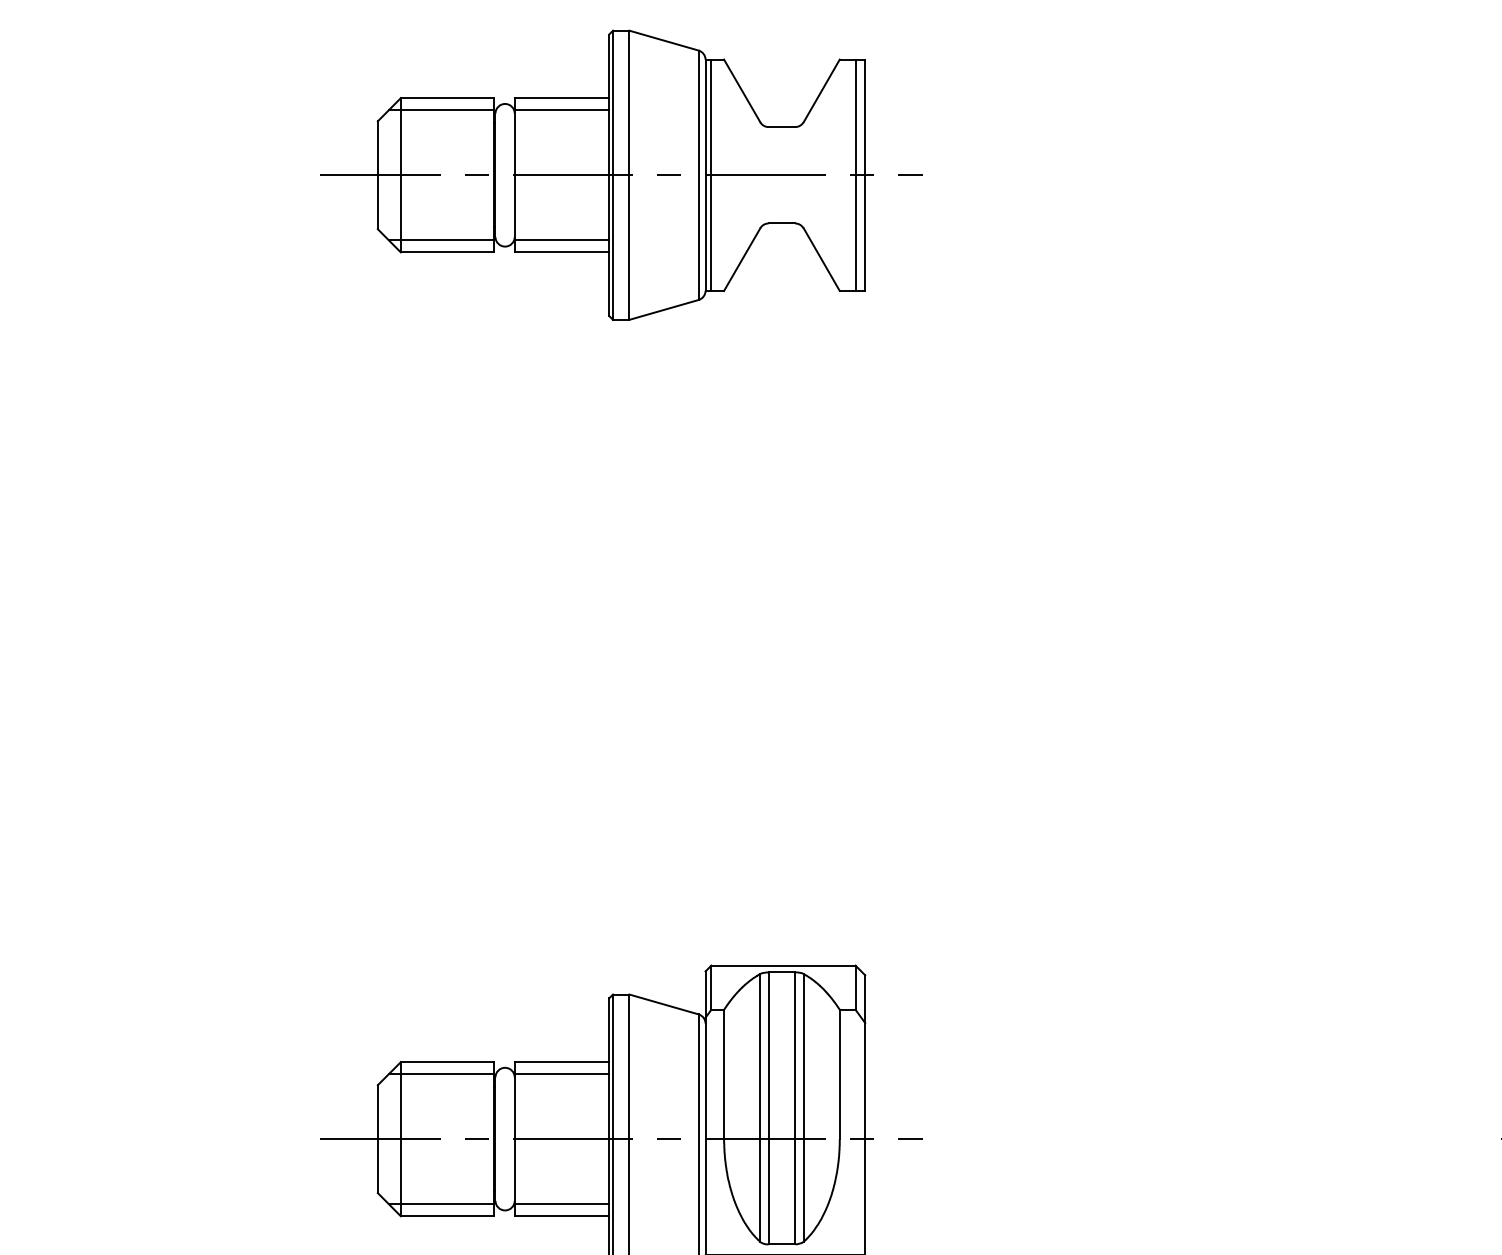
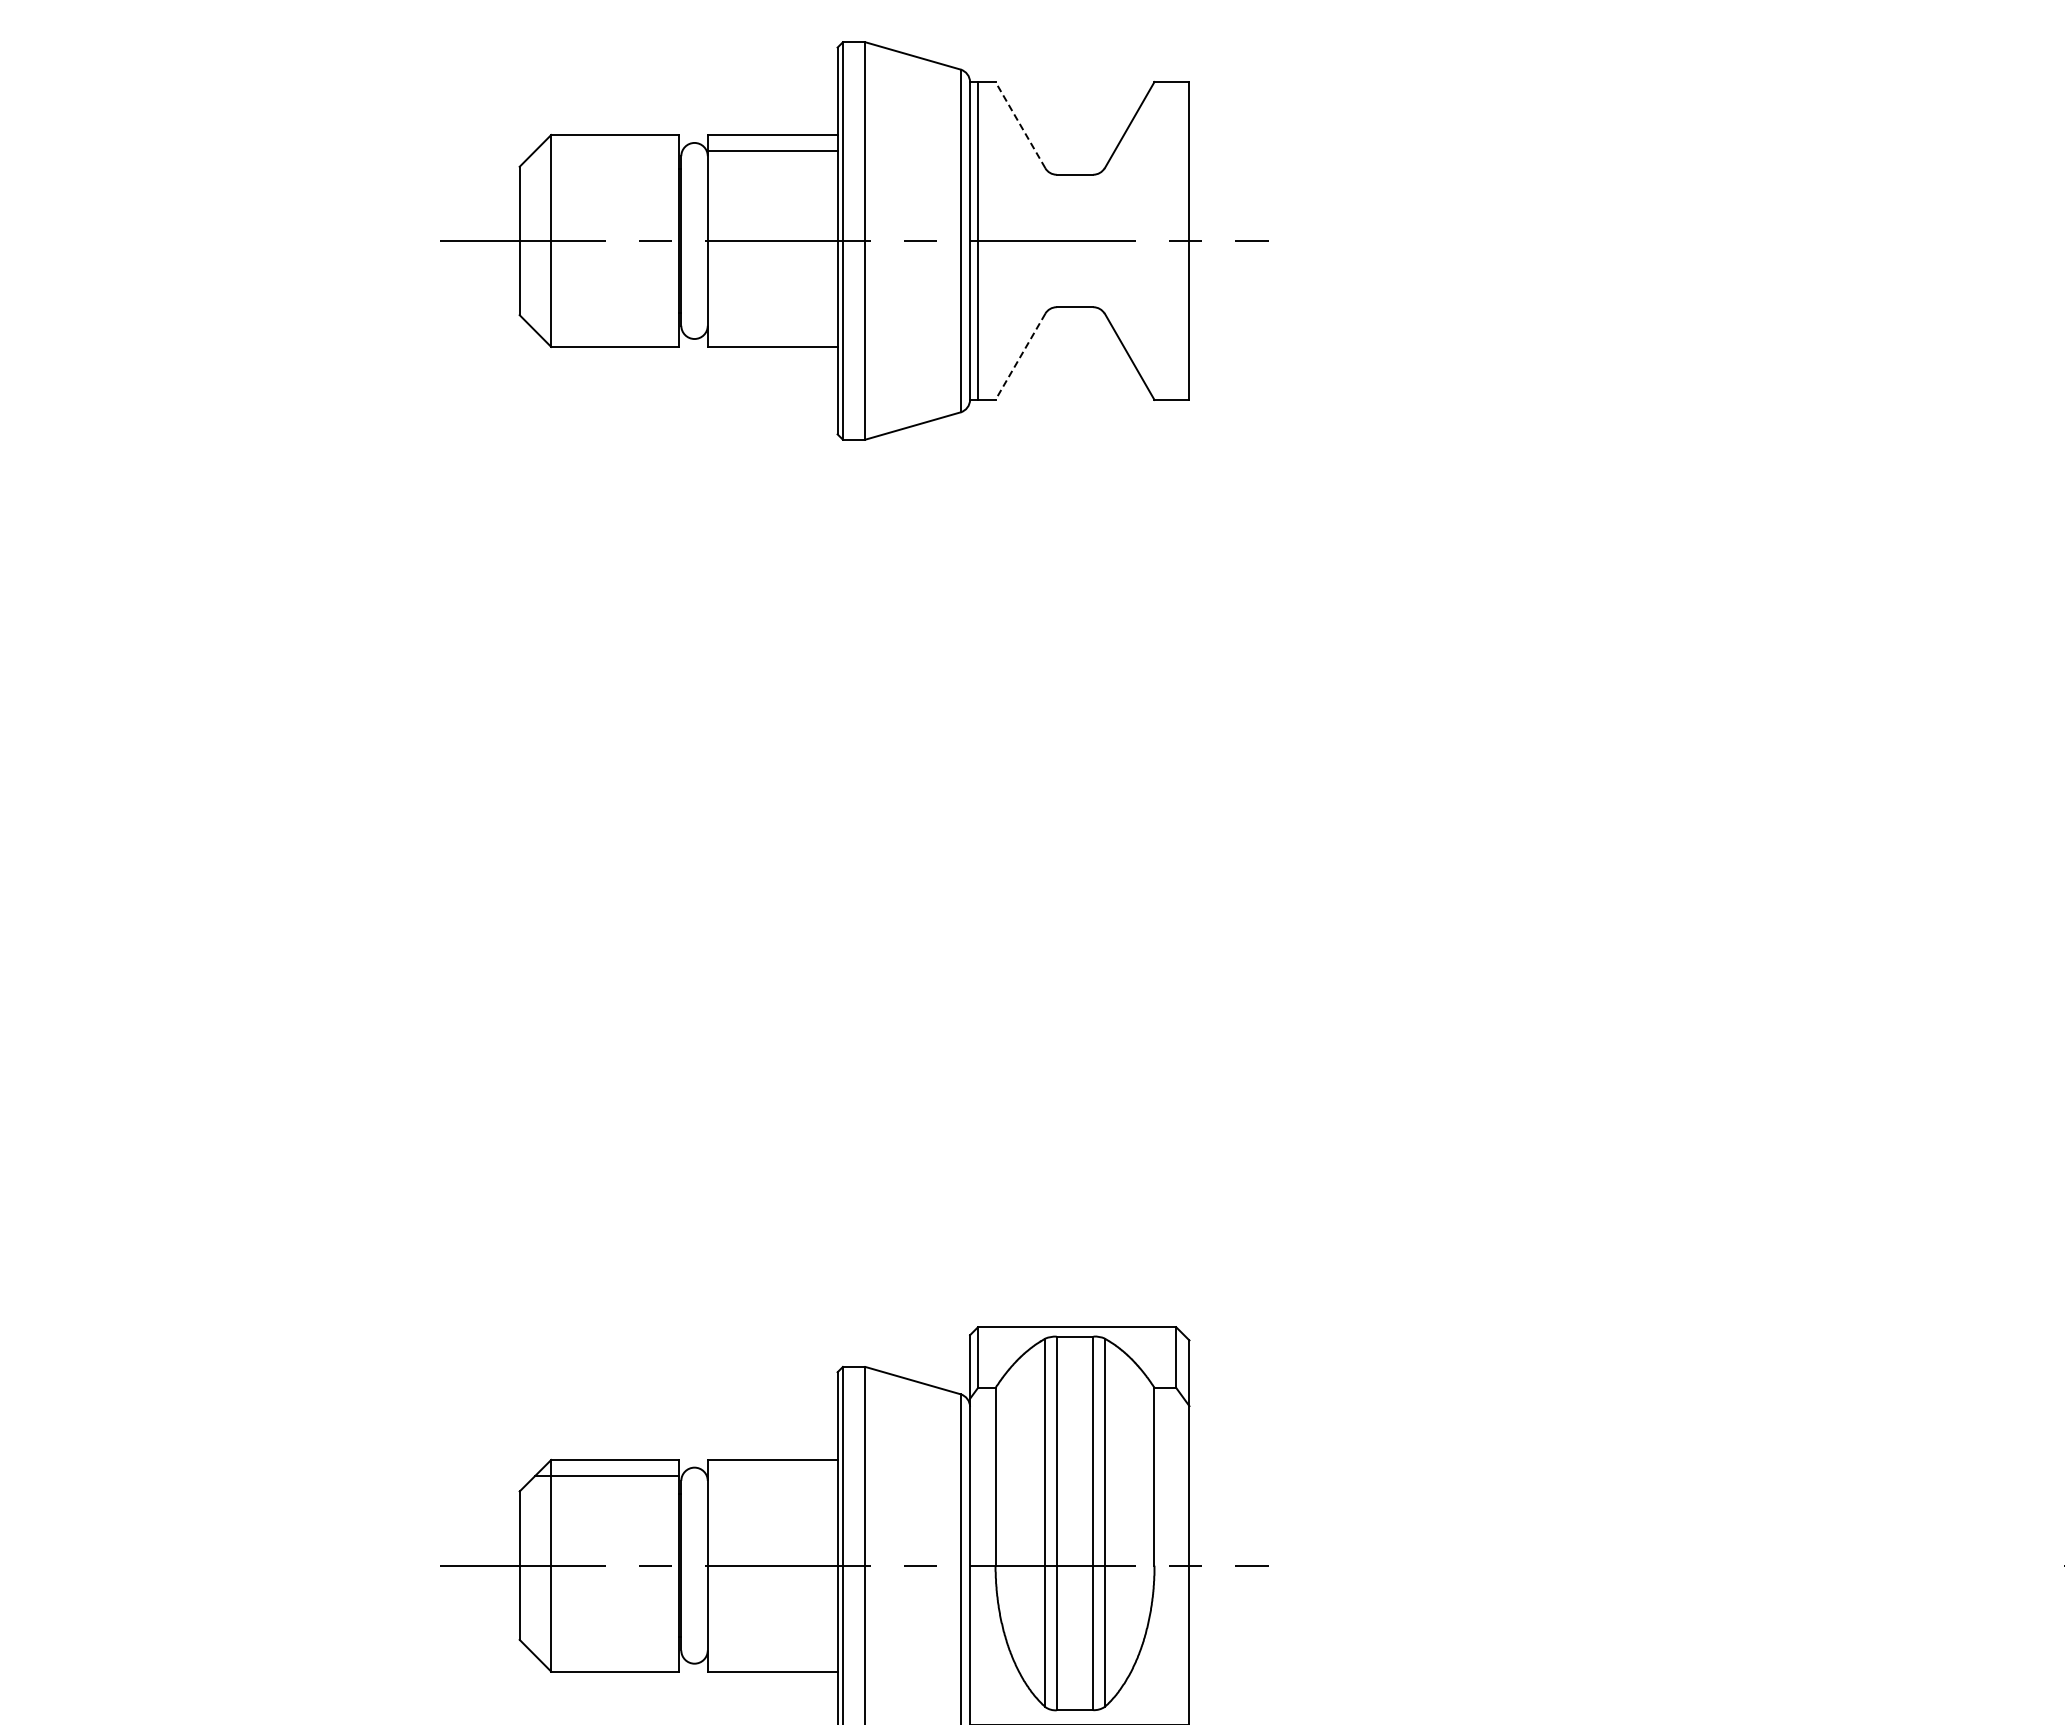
line: (742, 91) -> (1020, 125), solid -> dashed
line: (441, 110) -> (606, 151), removed
line: (855, 174) -> (1176, 240), removed
line: (441, 240) -> (606, 330), removed
line: (561, 240) -> (772, 330), removed
line: (742, 259) -> (1020, 356), solid -> dashed
line: (561, 1074) -> (772, 1476), removed
line: (441, 1204) -> (606, 1655), removed
line: (561, 1204) -> (772, 1655), removed

